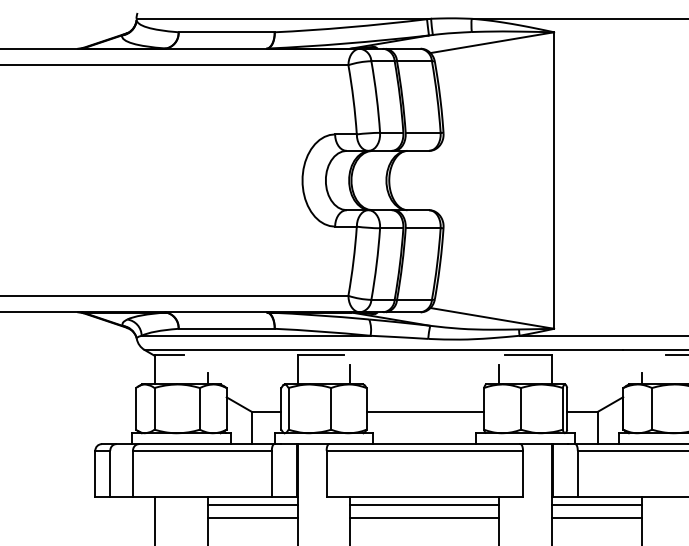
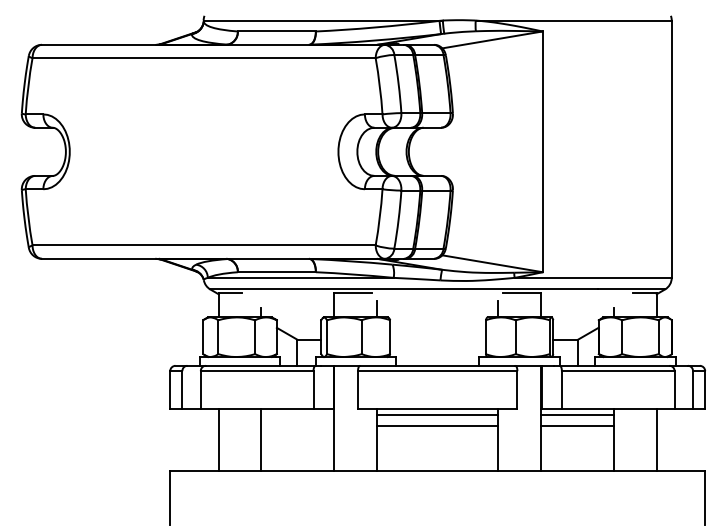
line: (424, 411) -> (437, 339), removed
line: (252, 505) -> (297, 415), removed
line: (252, 518) -> (297, 426), removed

